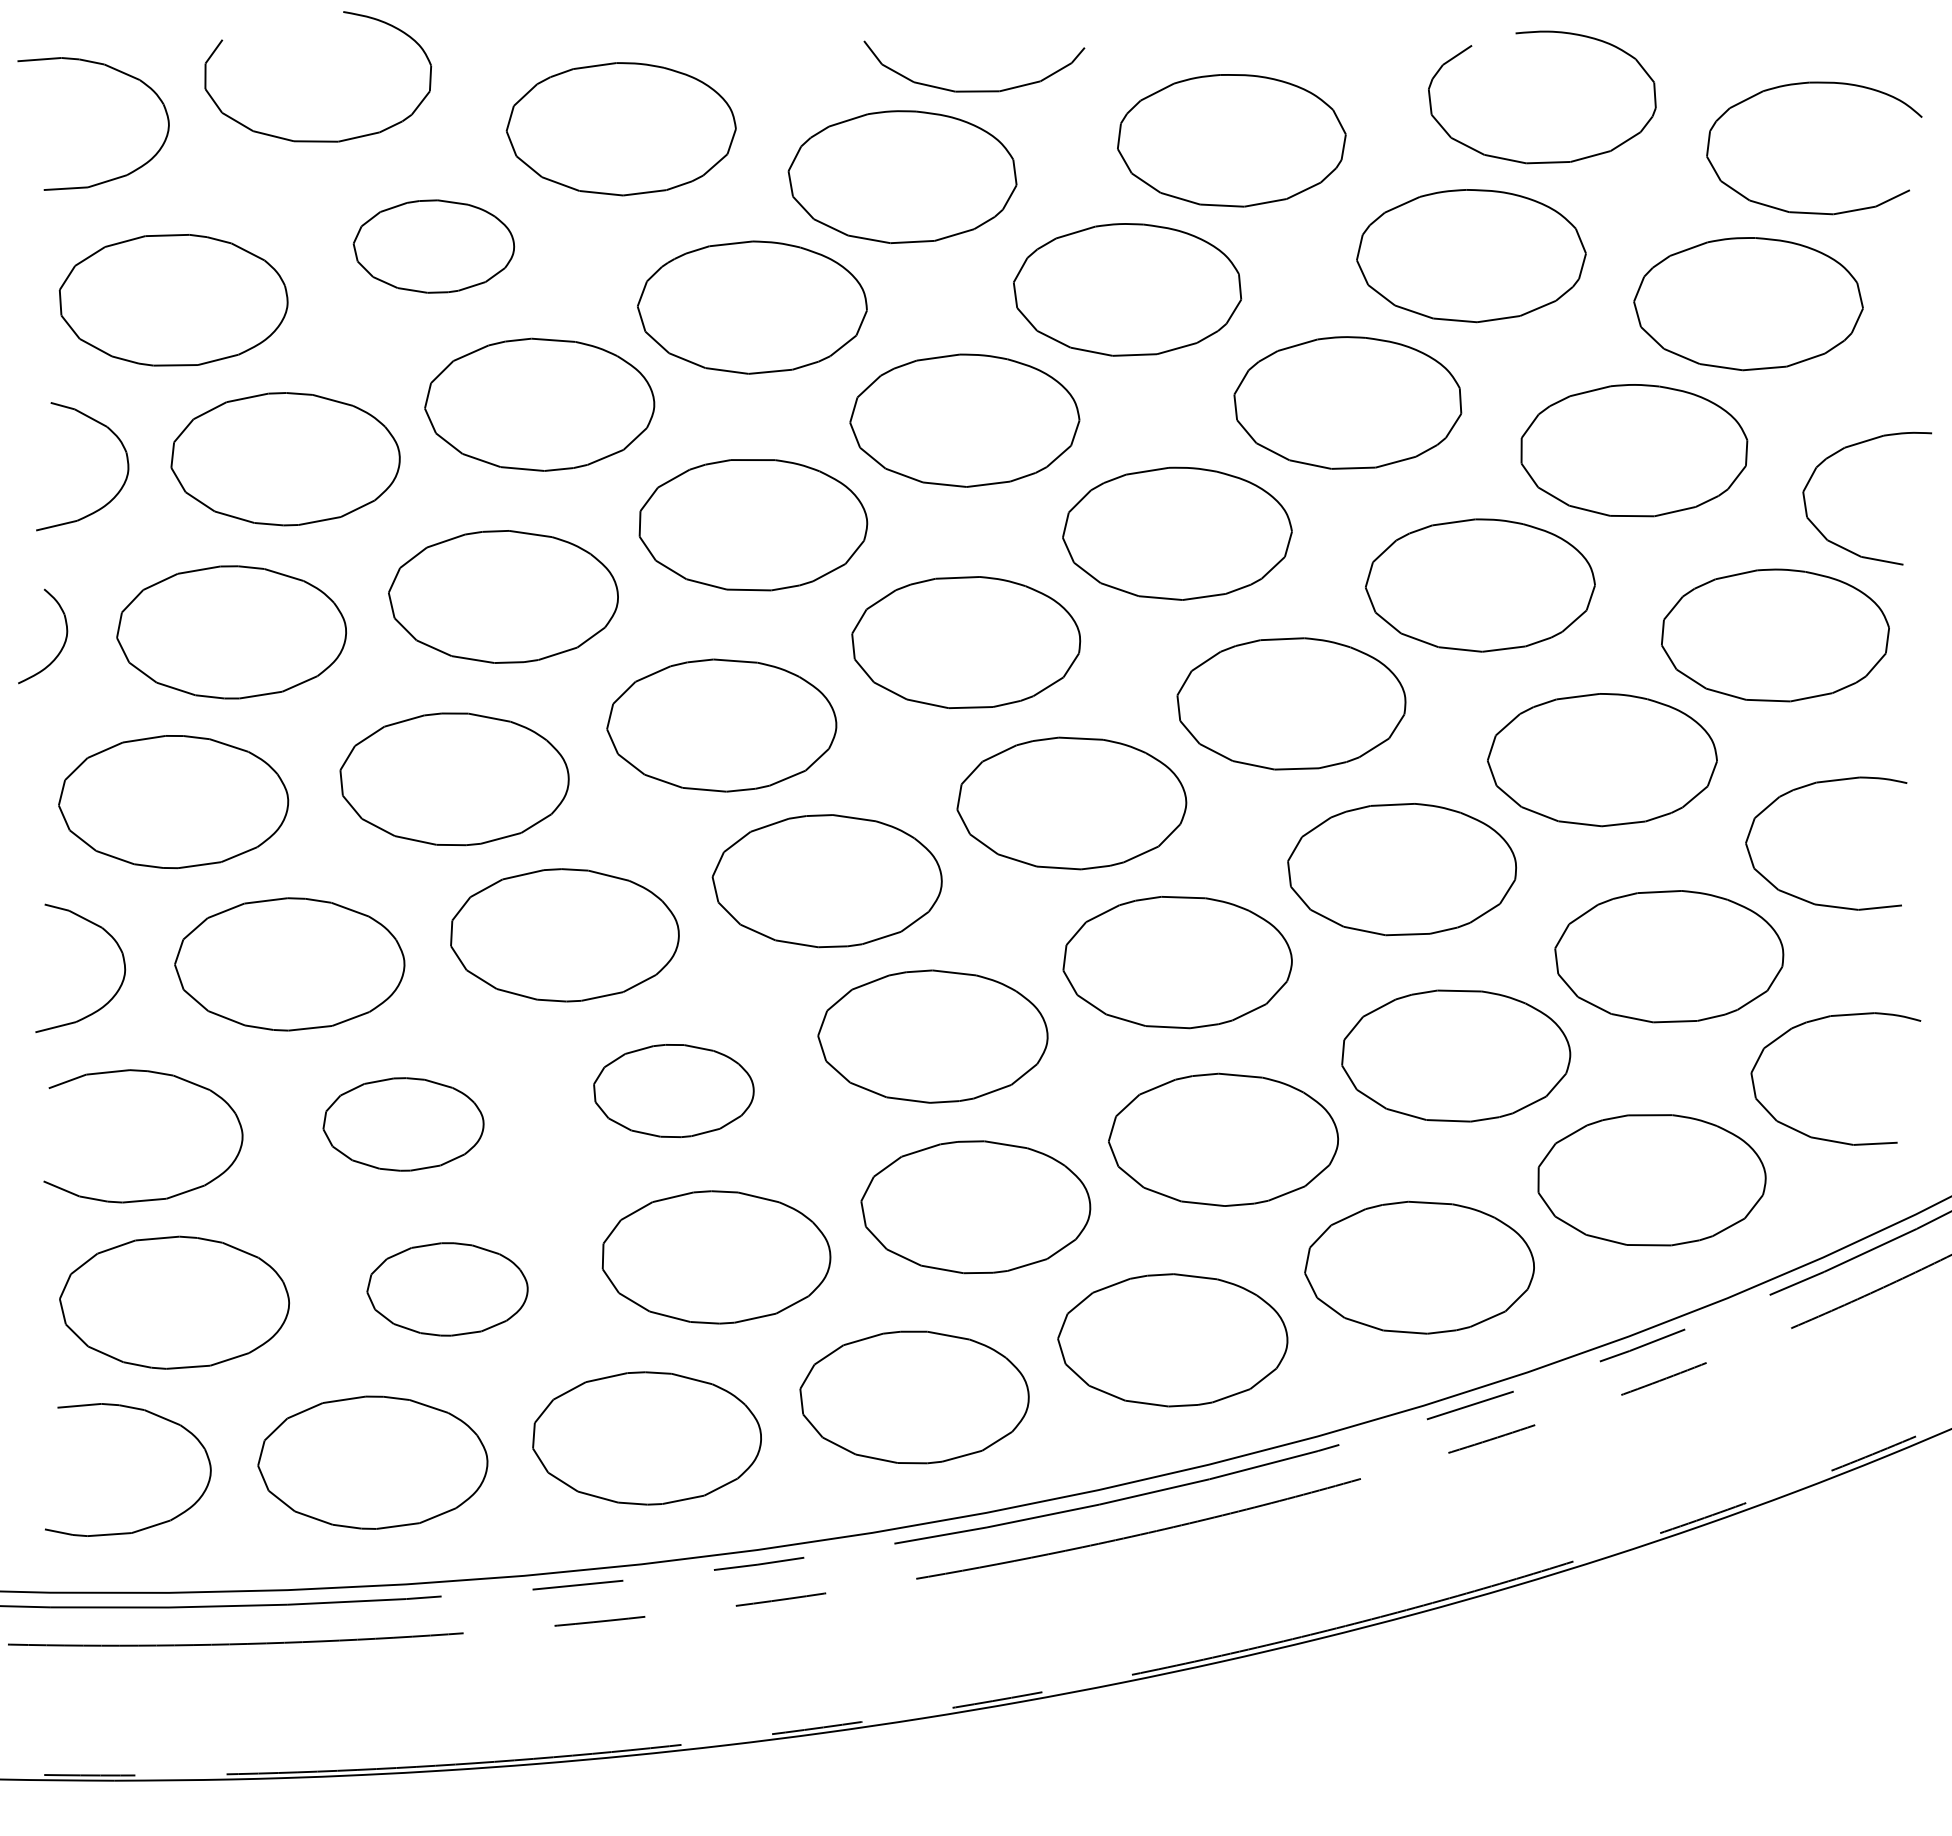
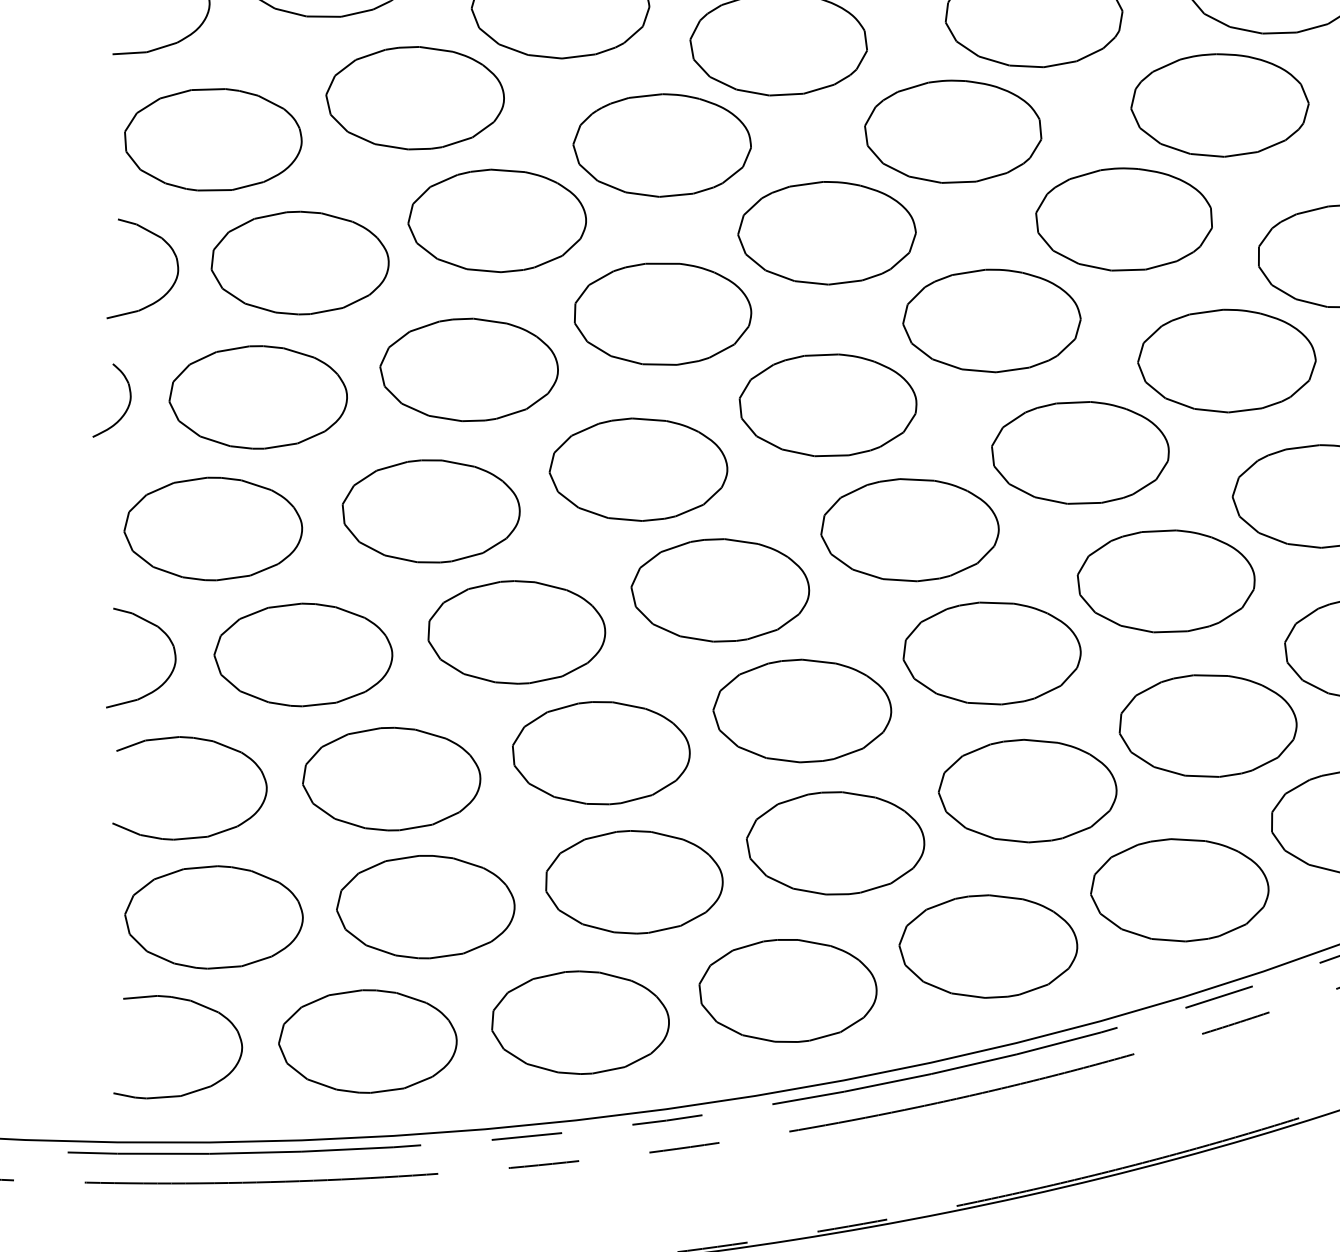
part: (433, 246) -> (414, 98), size x1.43
part: (673, 1090) -> (601, 752), size x1.43
part: (403, 1124) -> (391, 779), size x1.43
part: (447, 1289) -> (425, 907), size x1.43

